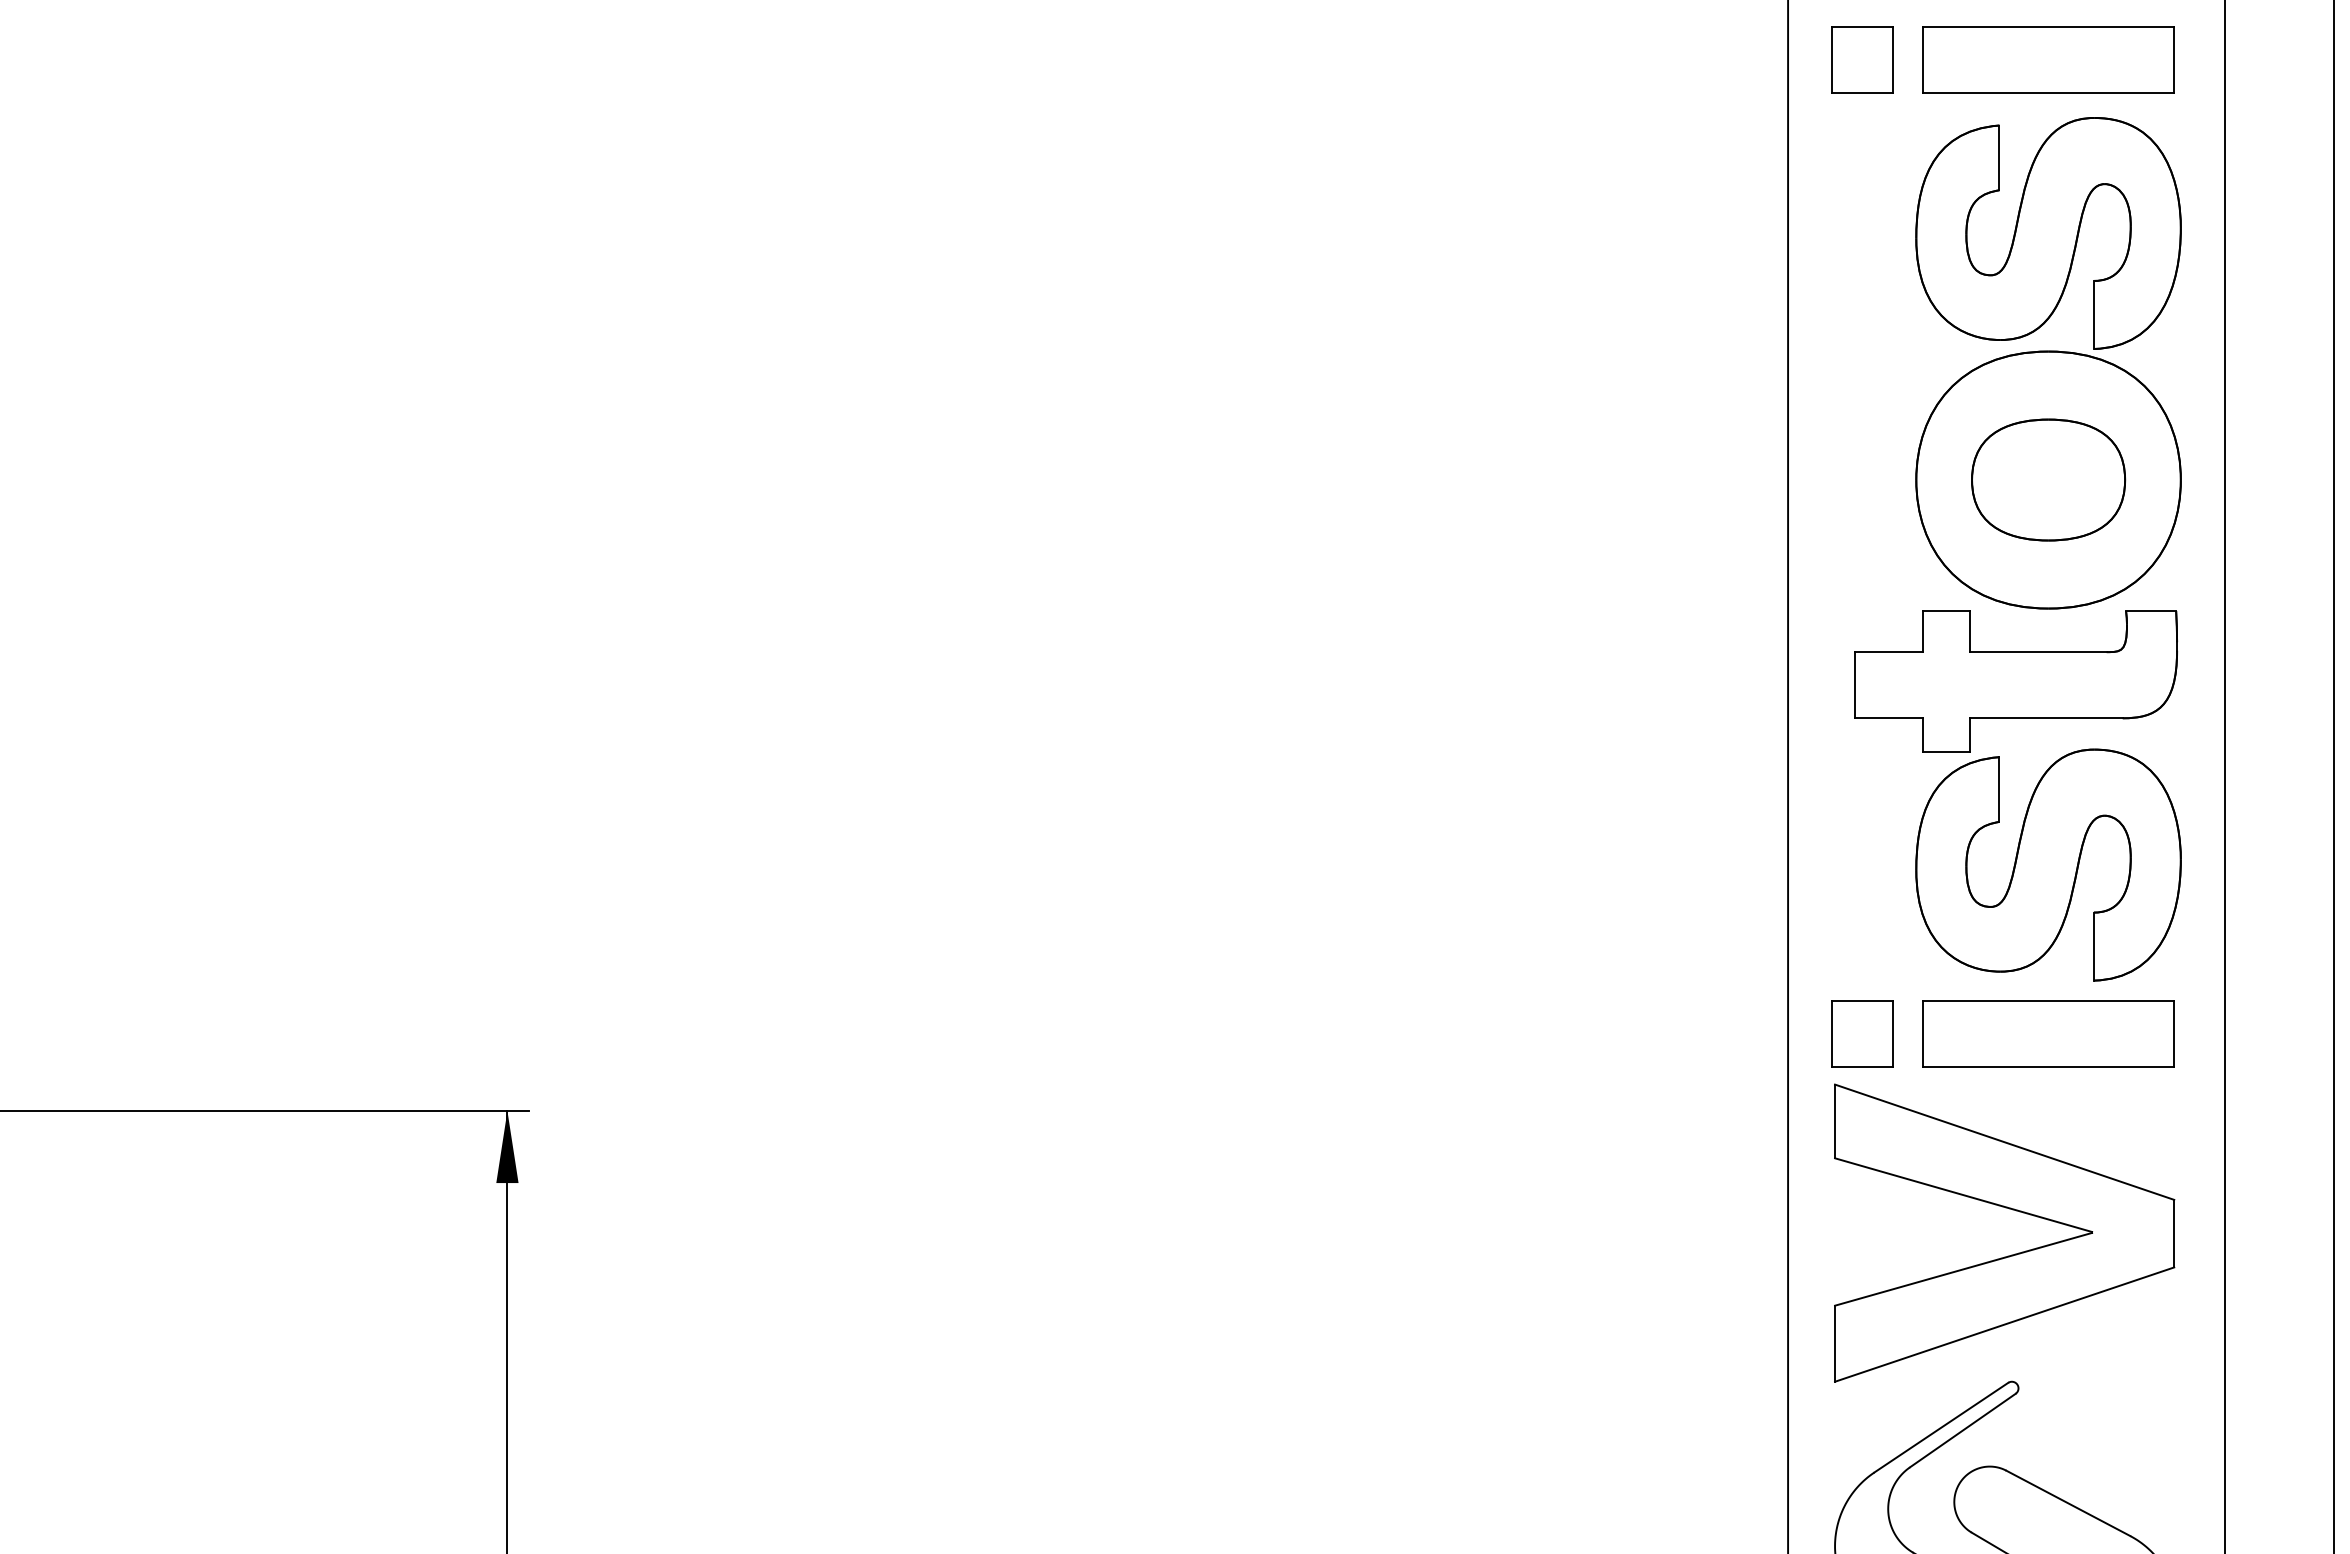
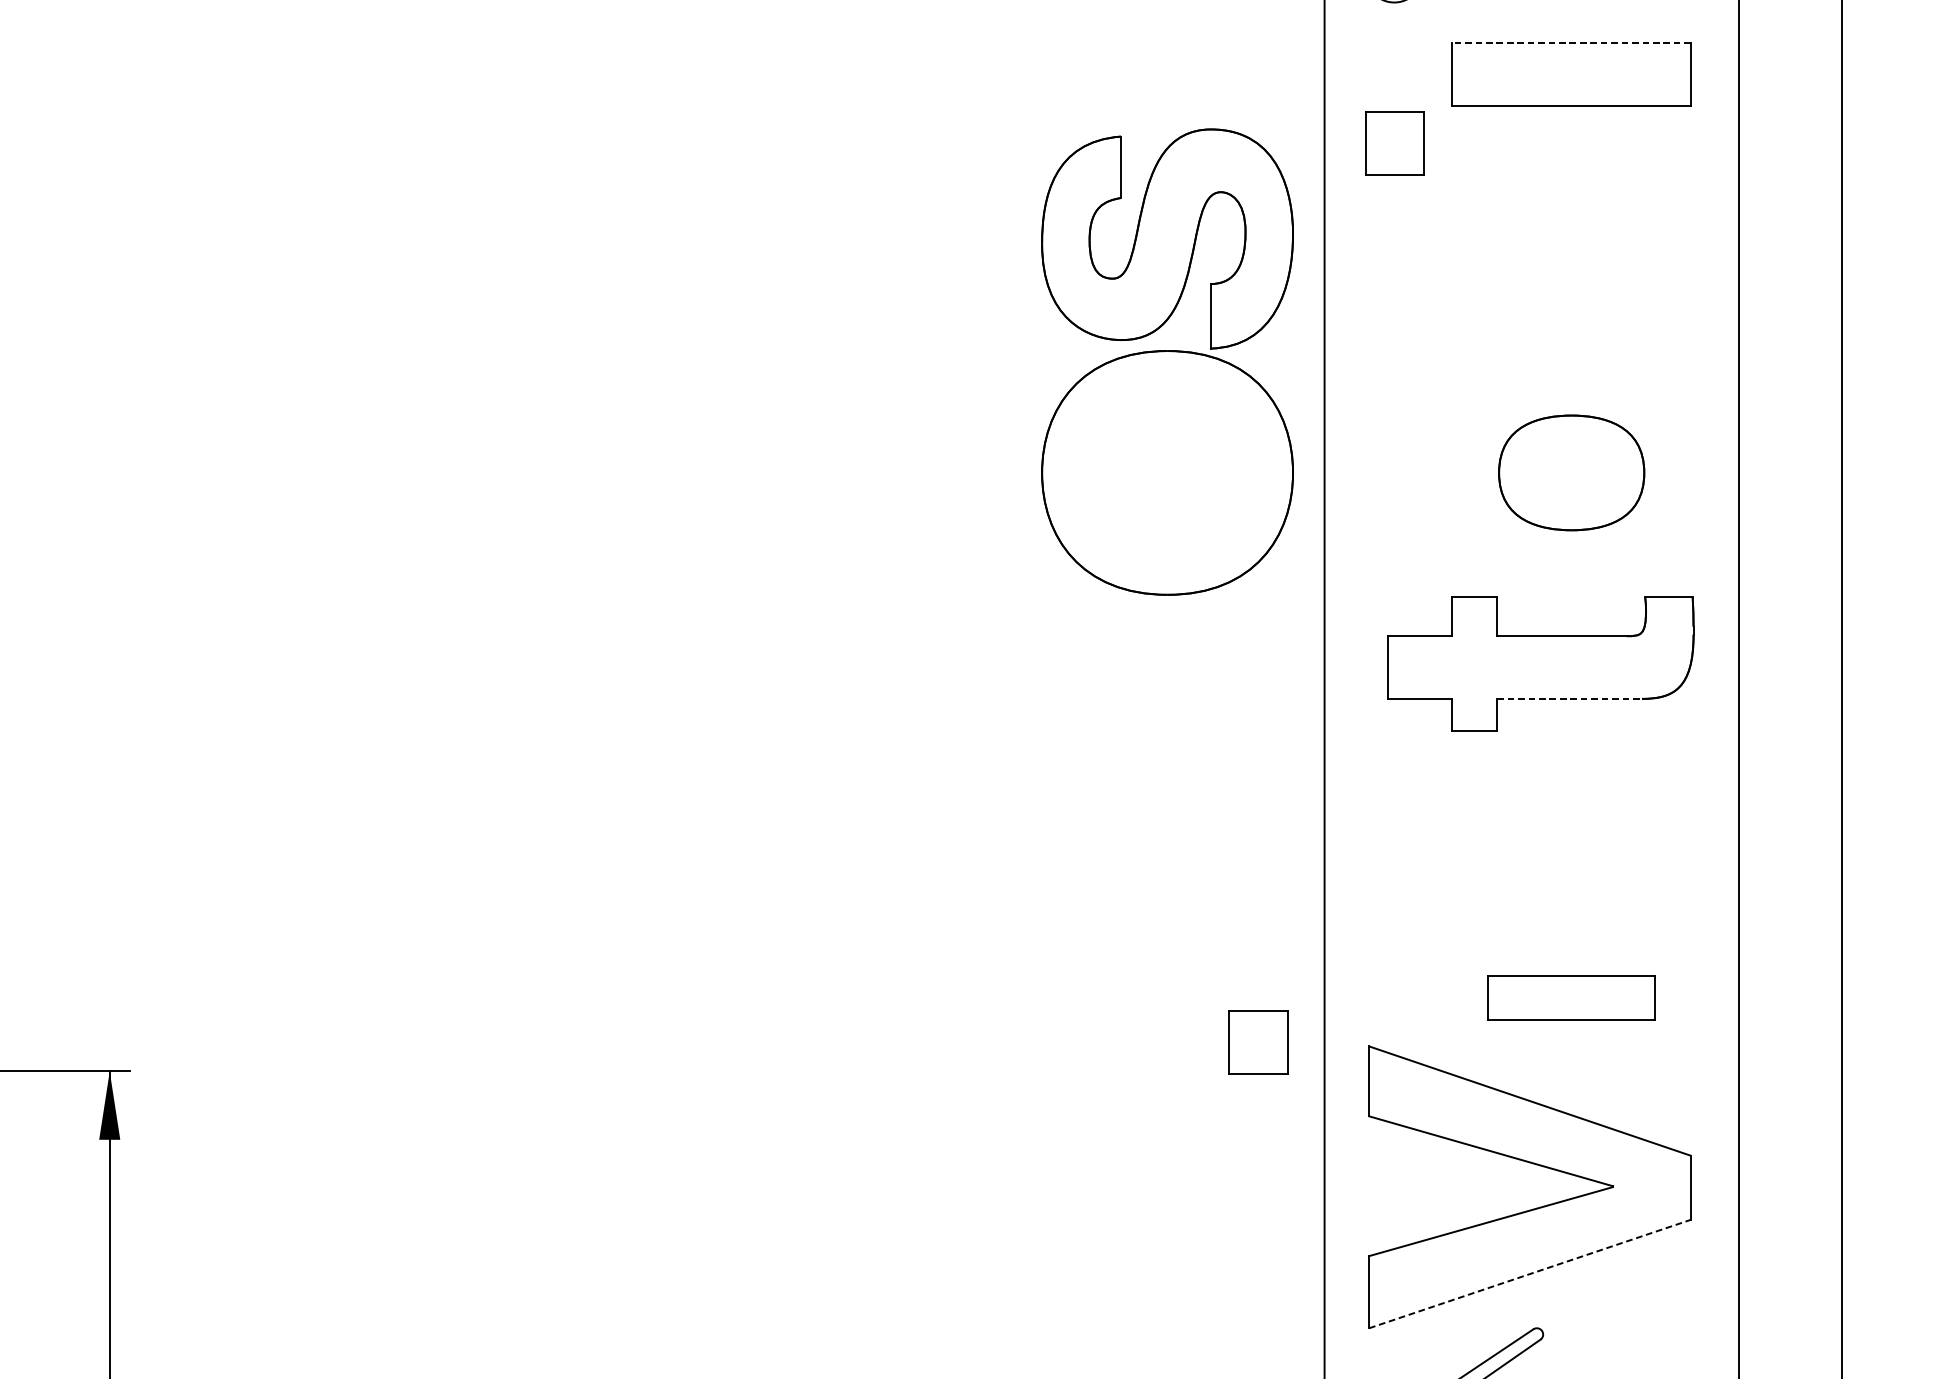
line: (2048, 26) -> (1571, 42), solid -> dashed
part: (1862, 59) -> (1395, 143), moved
part: (2048, 363) -> (1167, 362), moved
line: (2046, 718) -> (1569, 699), solid -> dashed
part: (2048, 864) -> (1571, 837), removed
part: (1862, 1033) -> (1258, 1042), moved
part: (2048, 1033) -> (1571, 997), size x0.7
line: (2004, 1324) -> (1529, 1273), solid -> dashed

